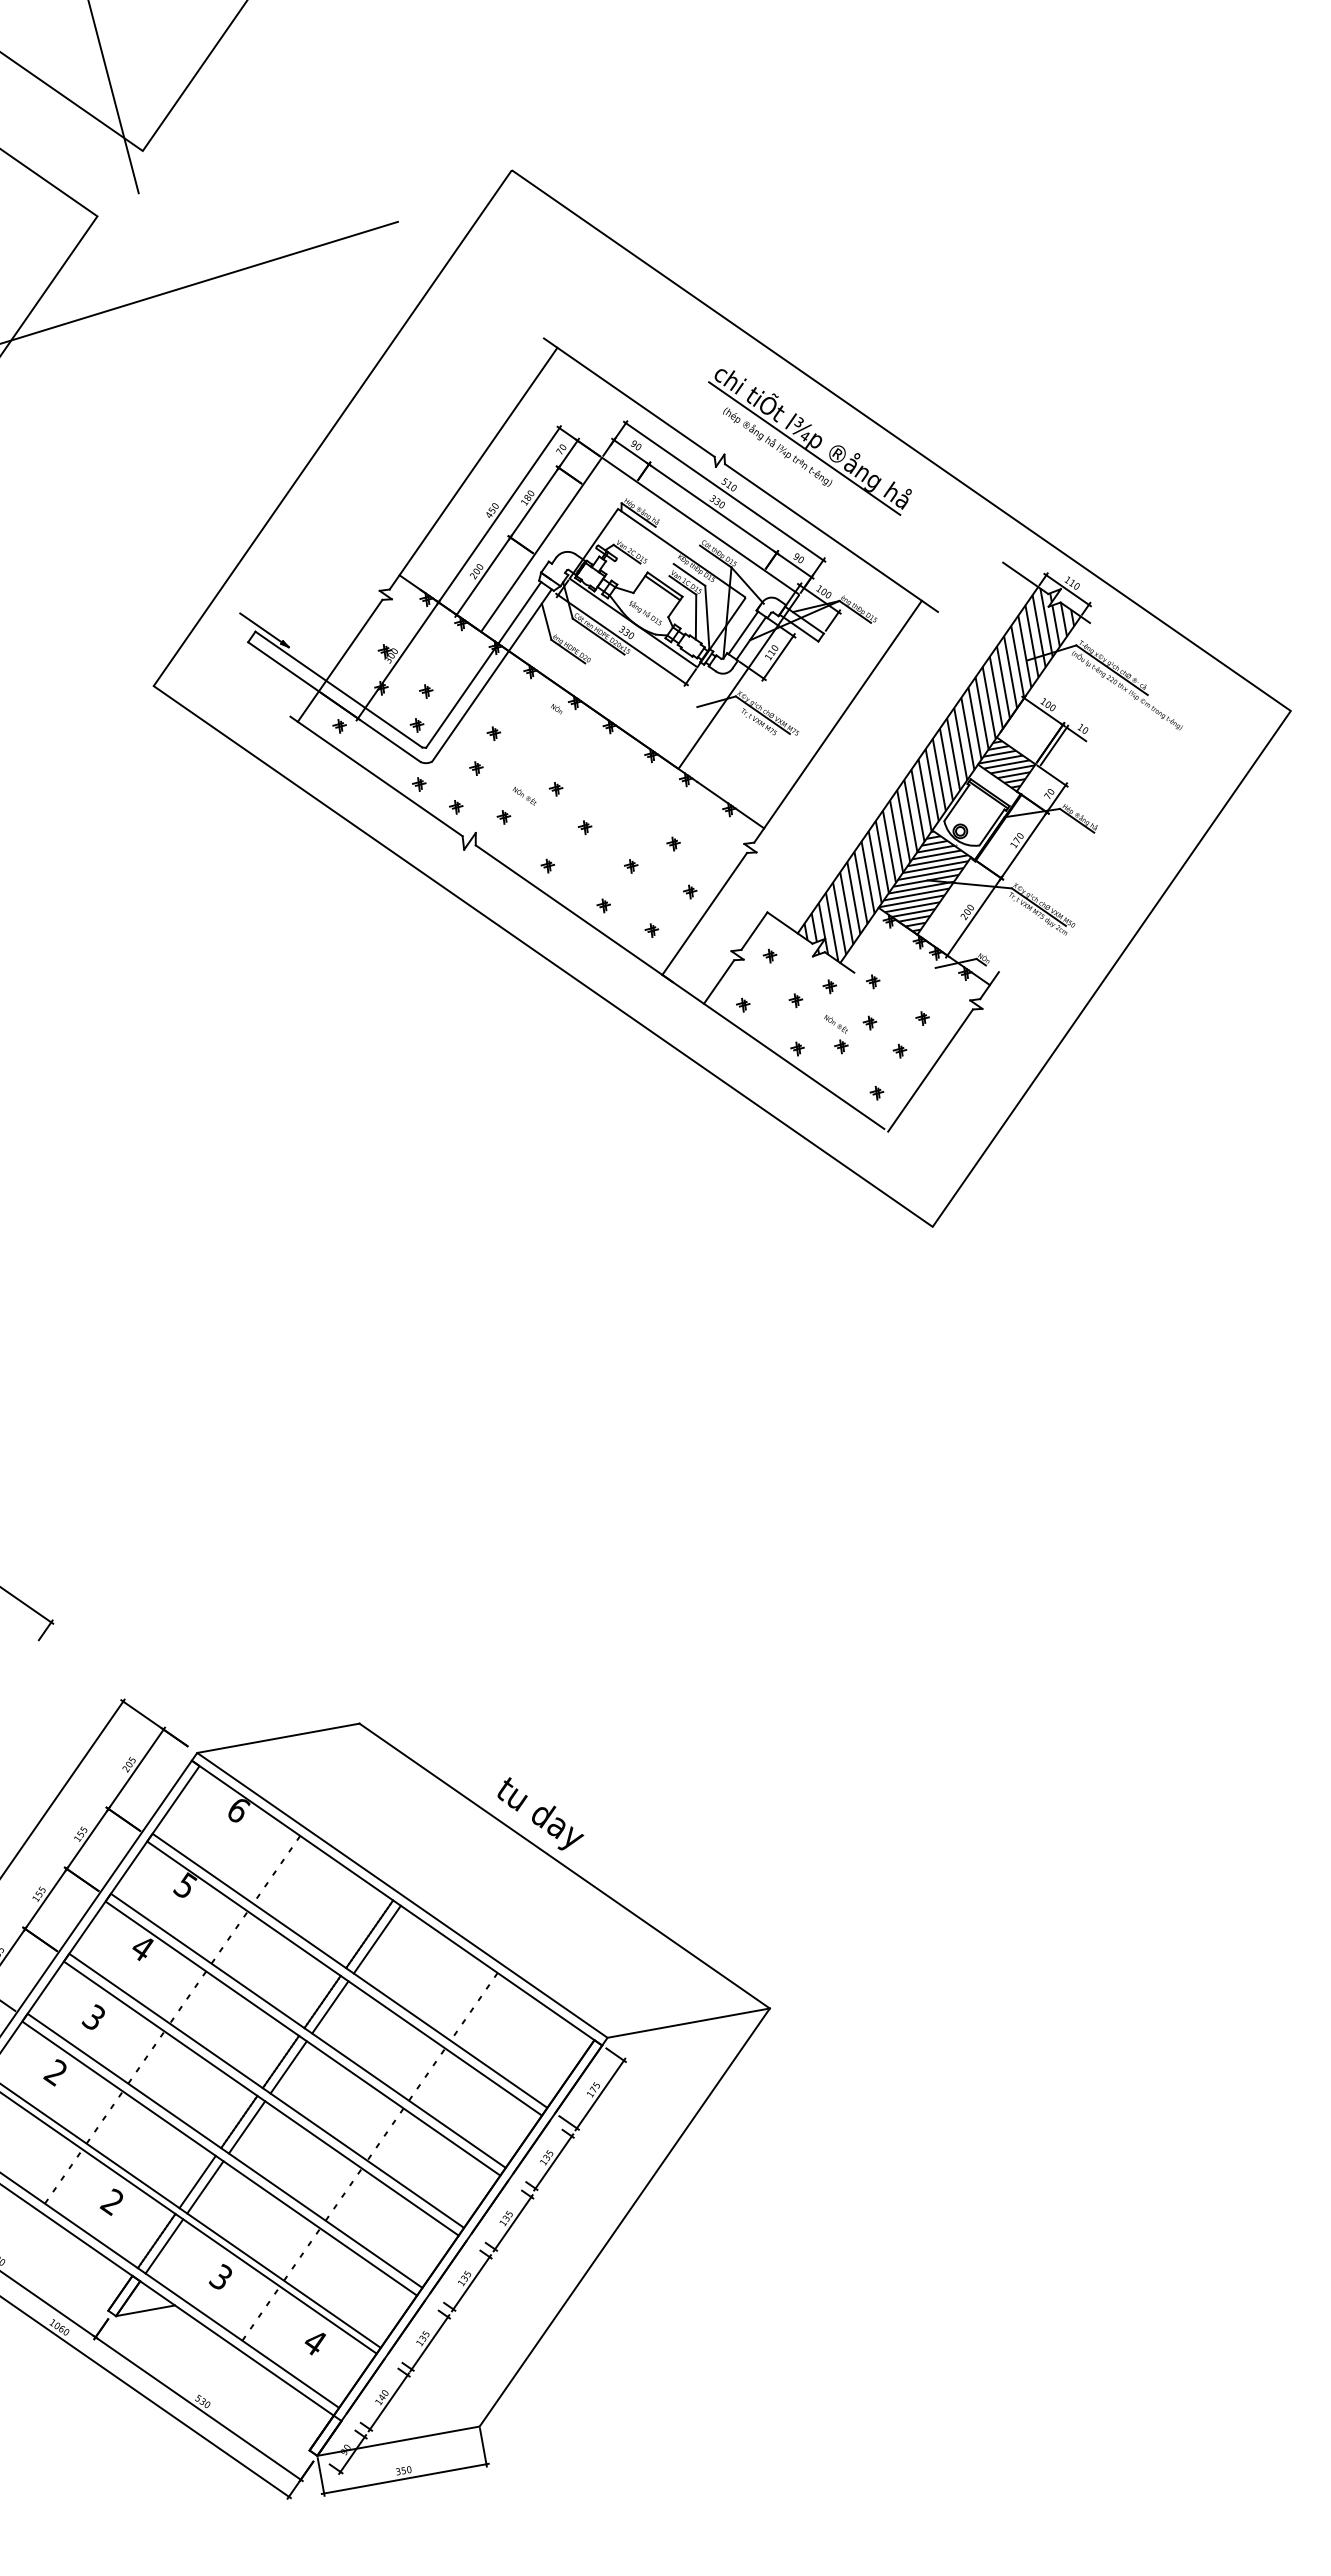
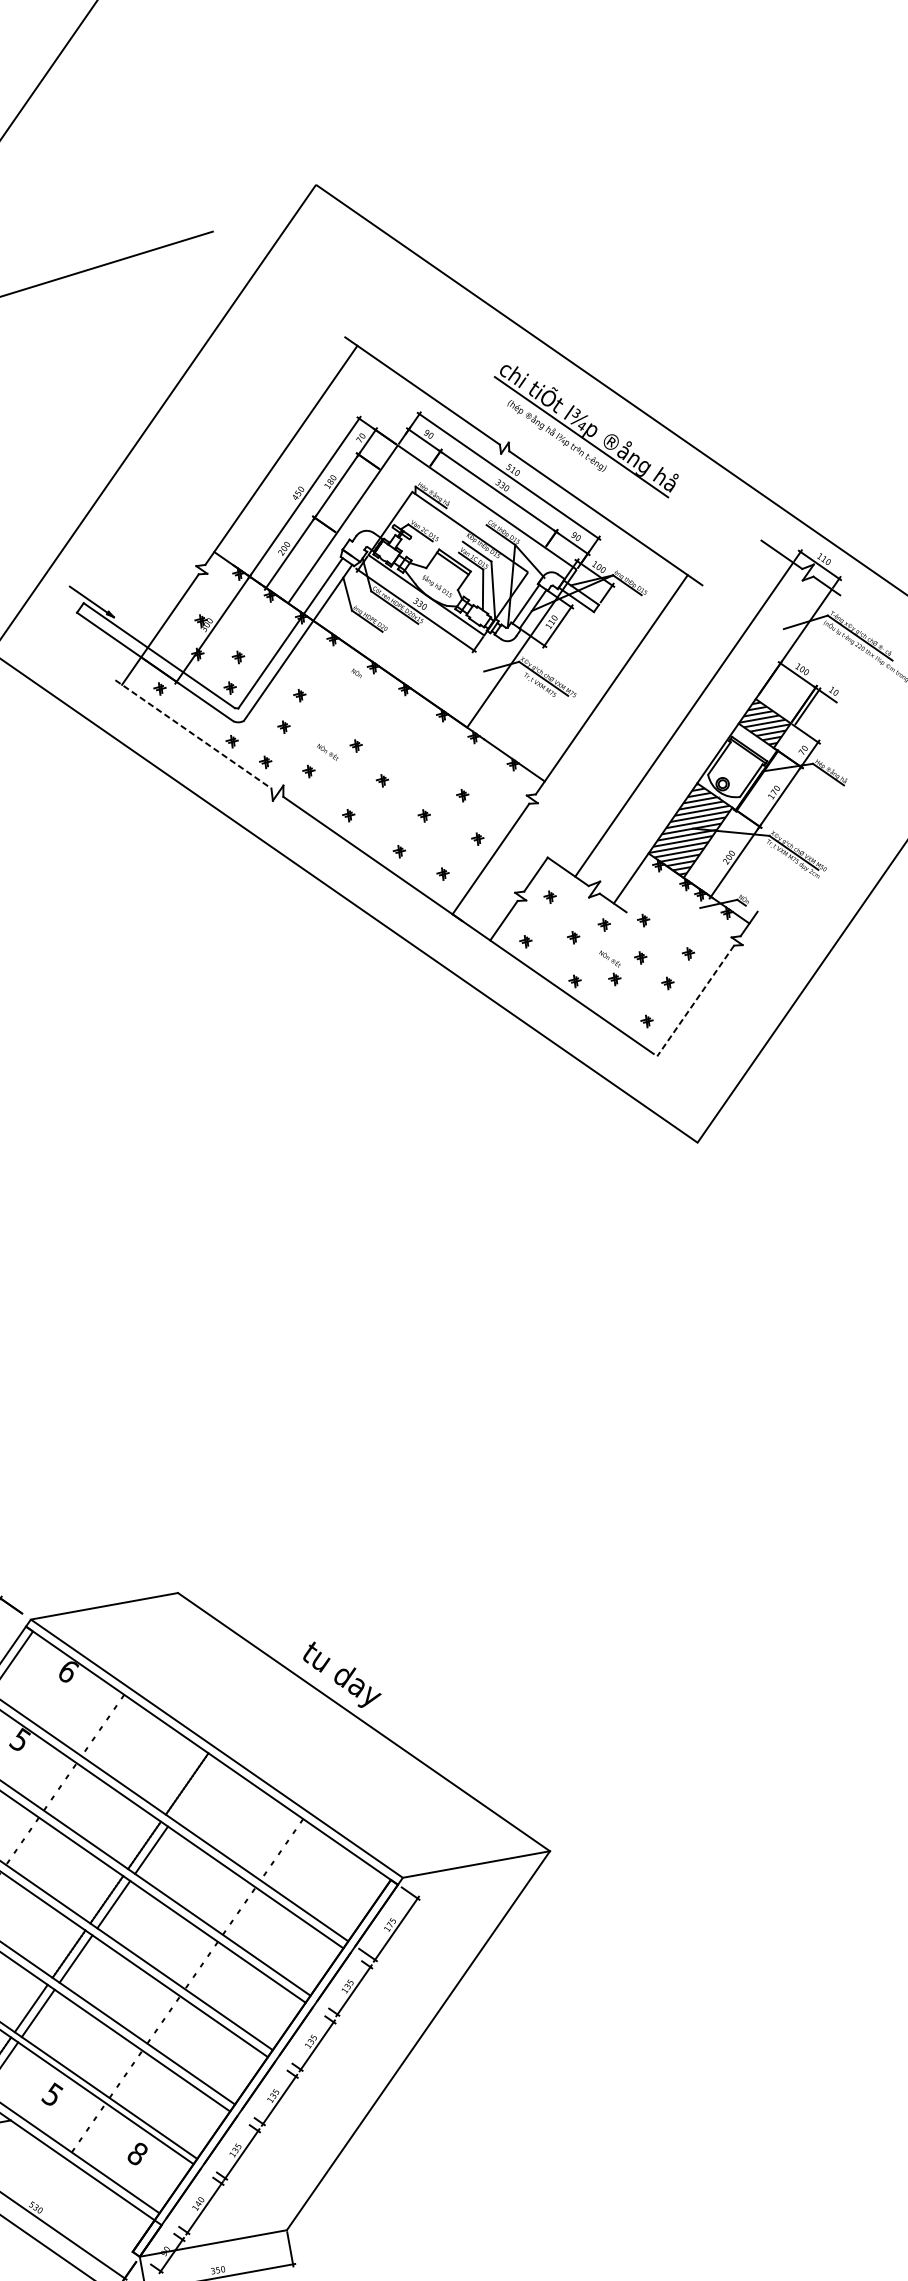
hatch: (939, 774) -> (703, 732), removed
line: (376, 776) -> (193, 734), solid -> dashed
line: (930, 1070) -> (695, 1000), solid -> dashed
line: (376, 1939) -> (193, 1788), removed
text: (224, 2276) -> (55, 2094), 3 -> 5
text: (314, 2342) -> (137, 2154), 4 -> 8

